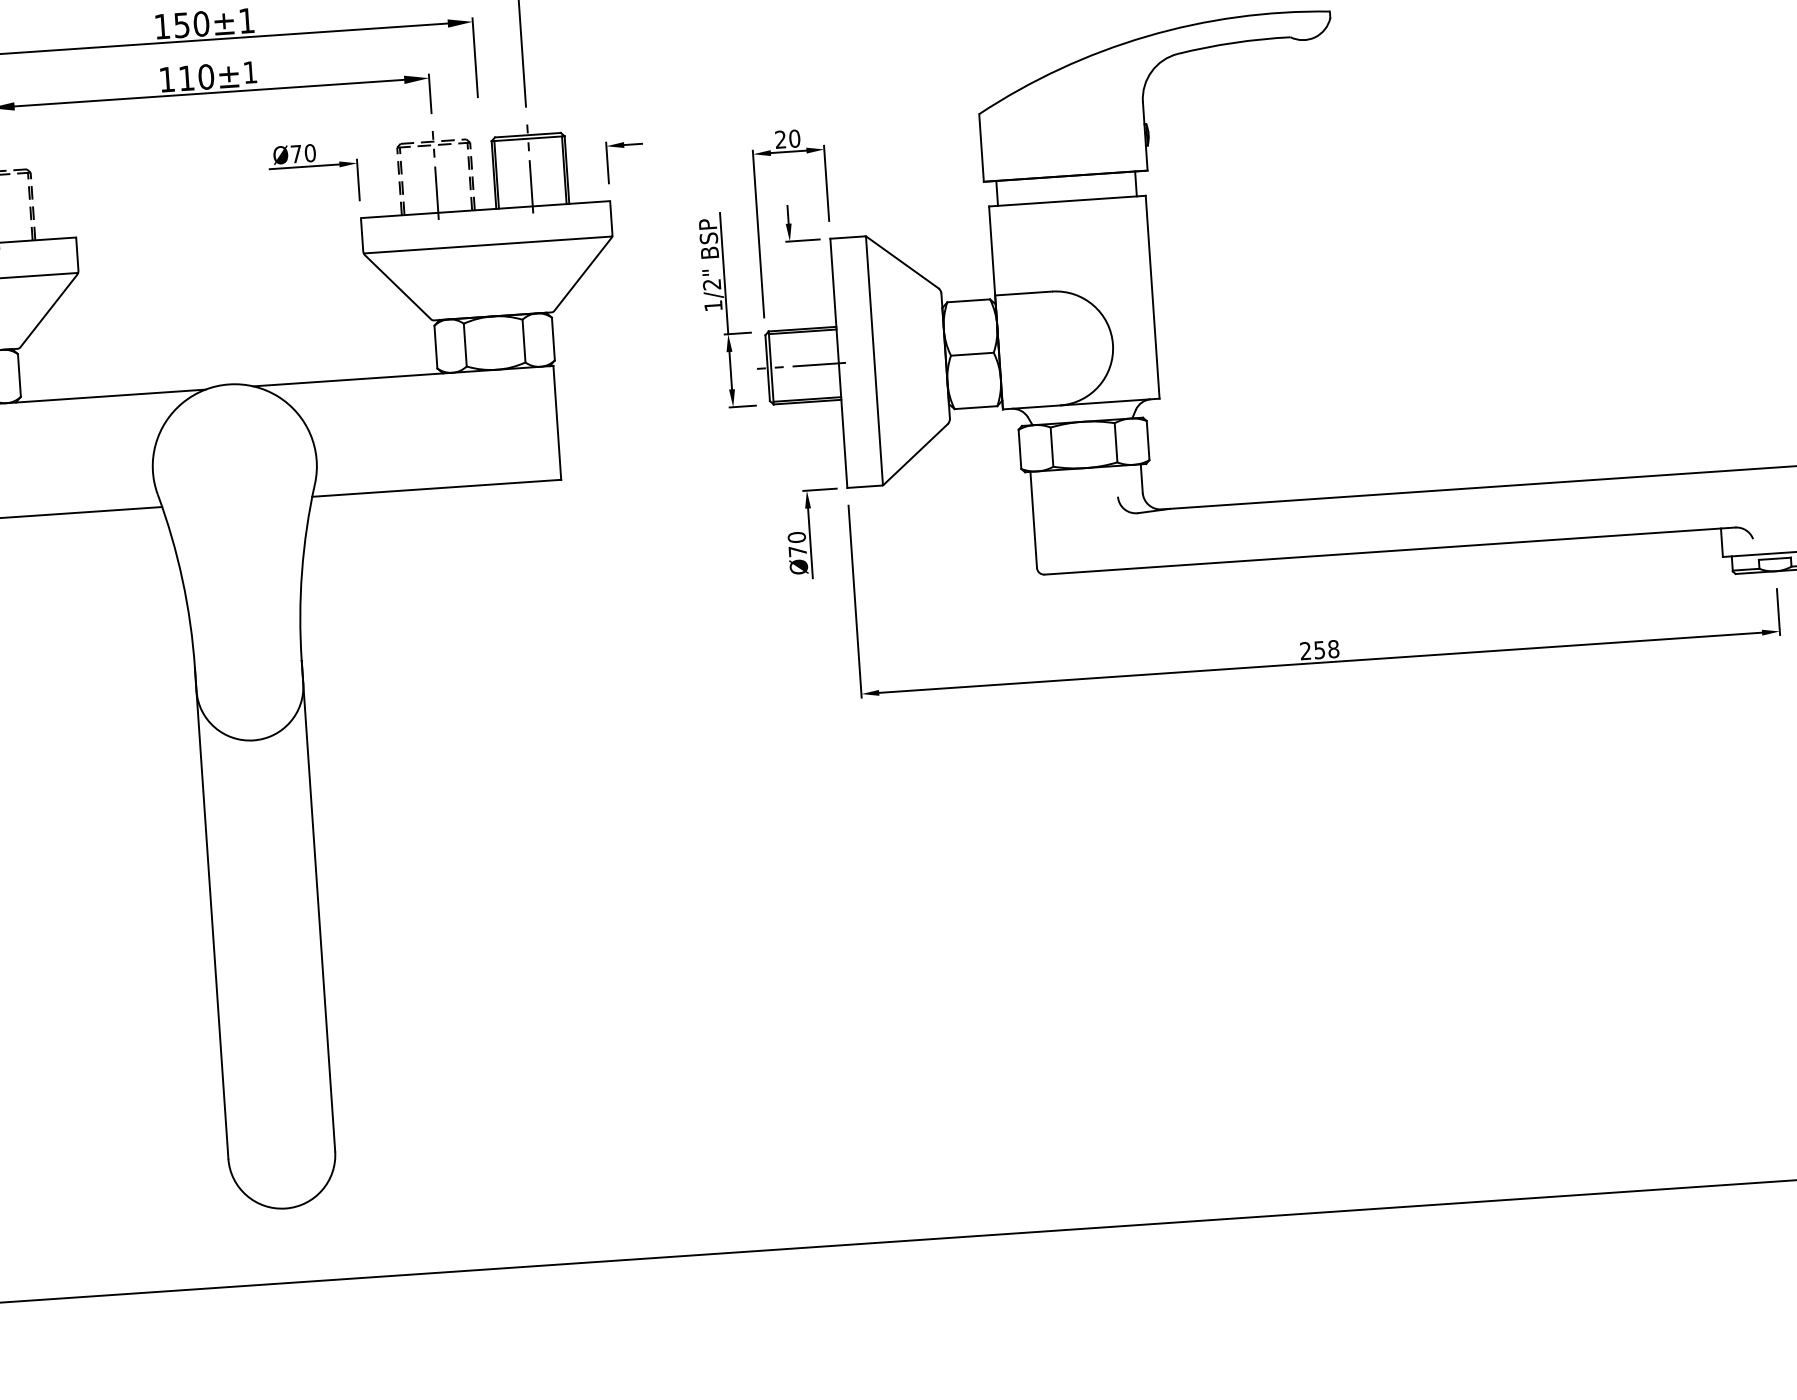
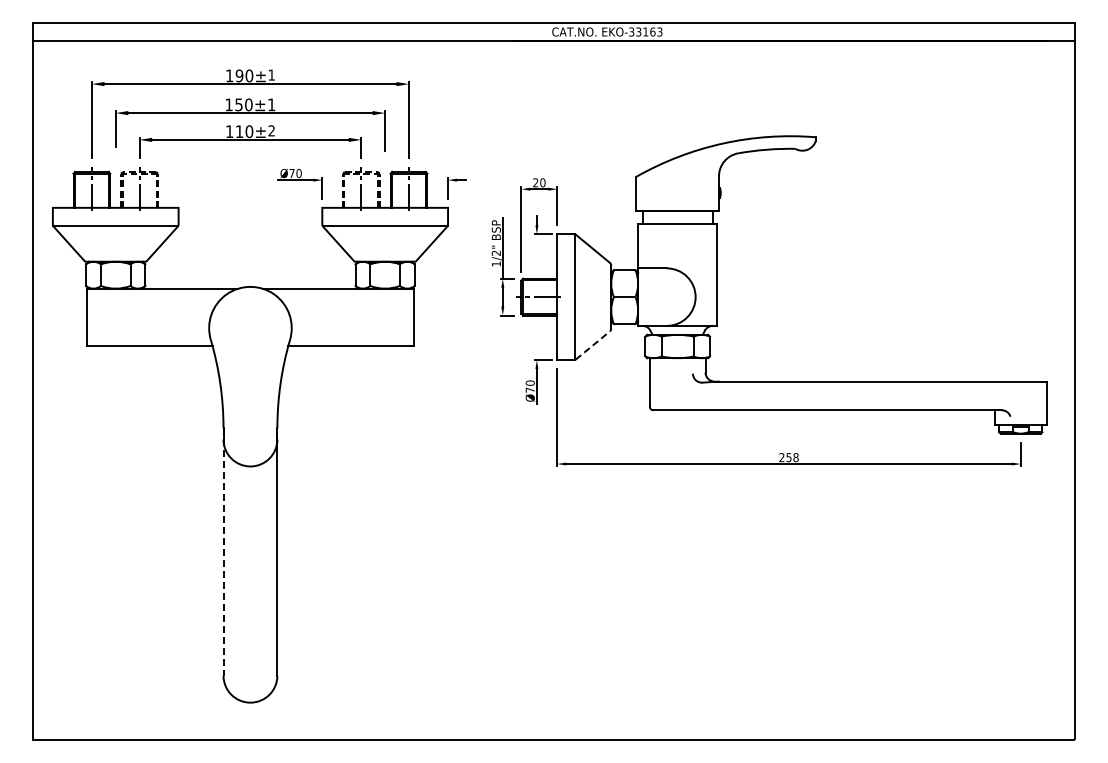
text: (249, 71) -> (271, 130), 1 -> 2
line: (917, 454) -> (593, 345), solid -> dashed
line: (211, 912) -> (223, 551), solid -> dashed

